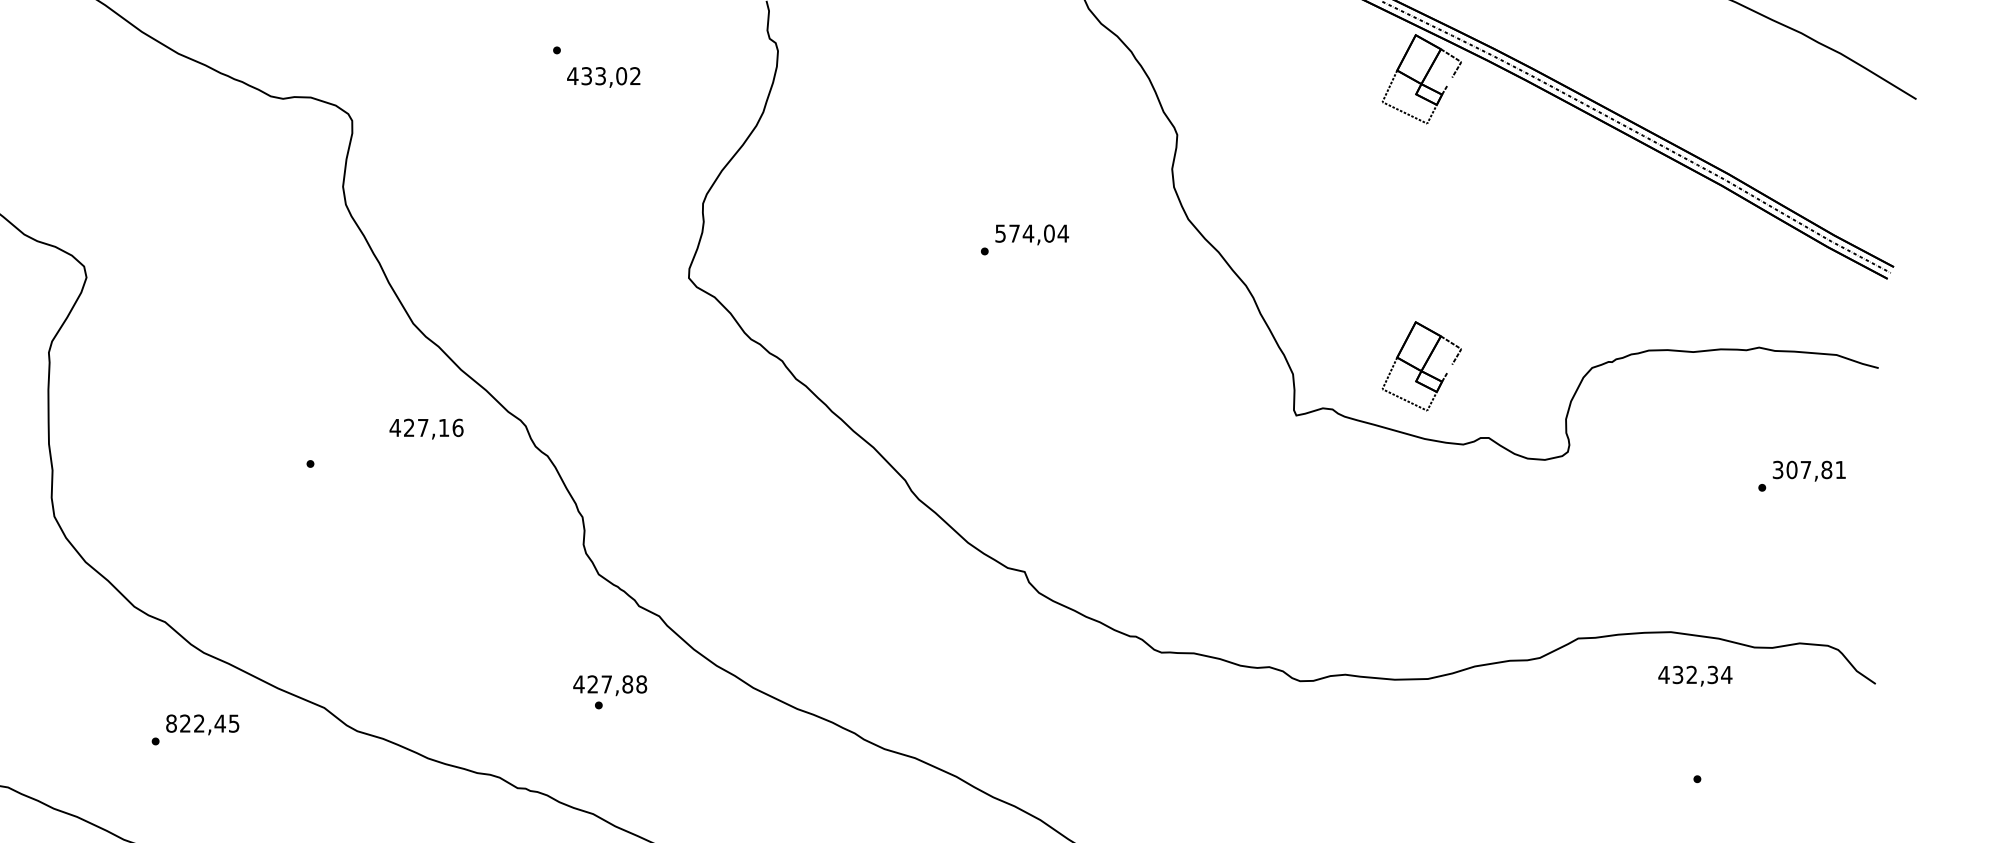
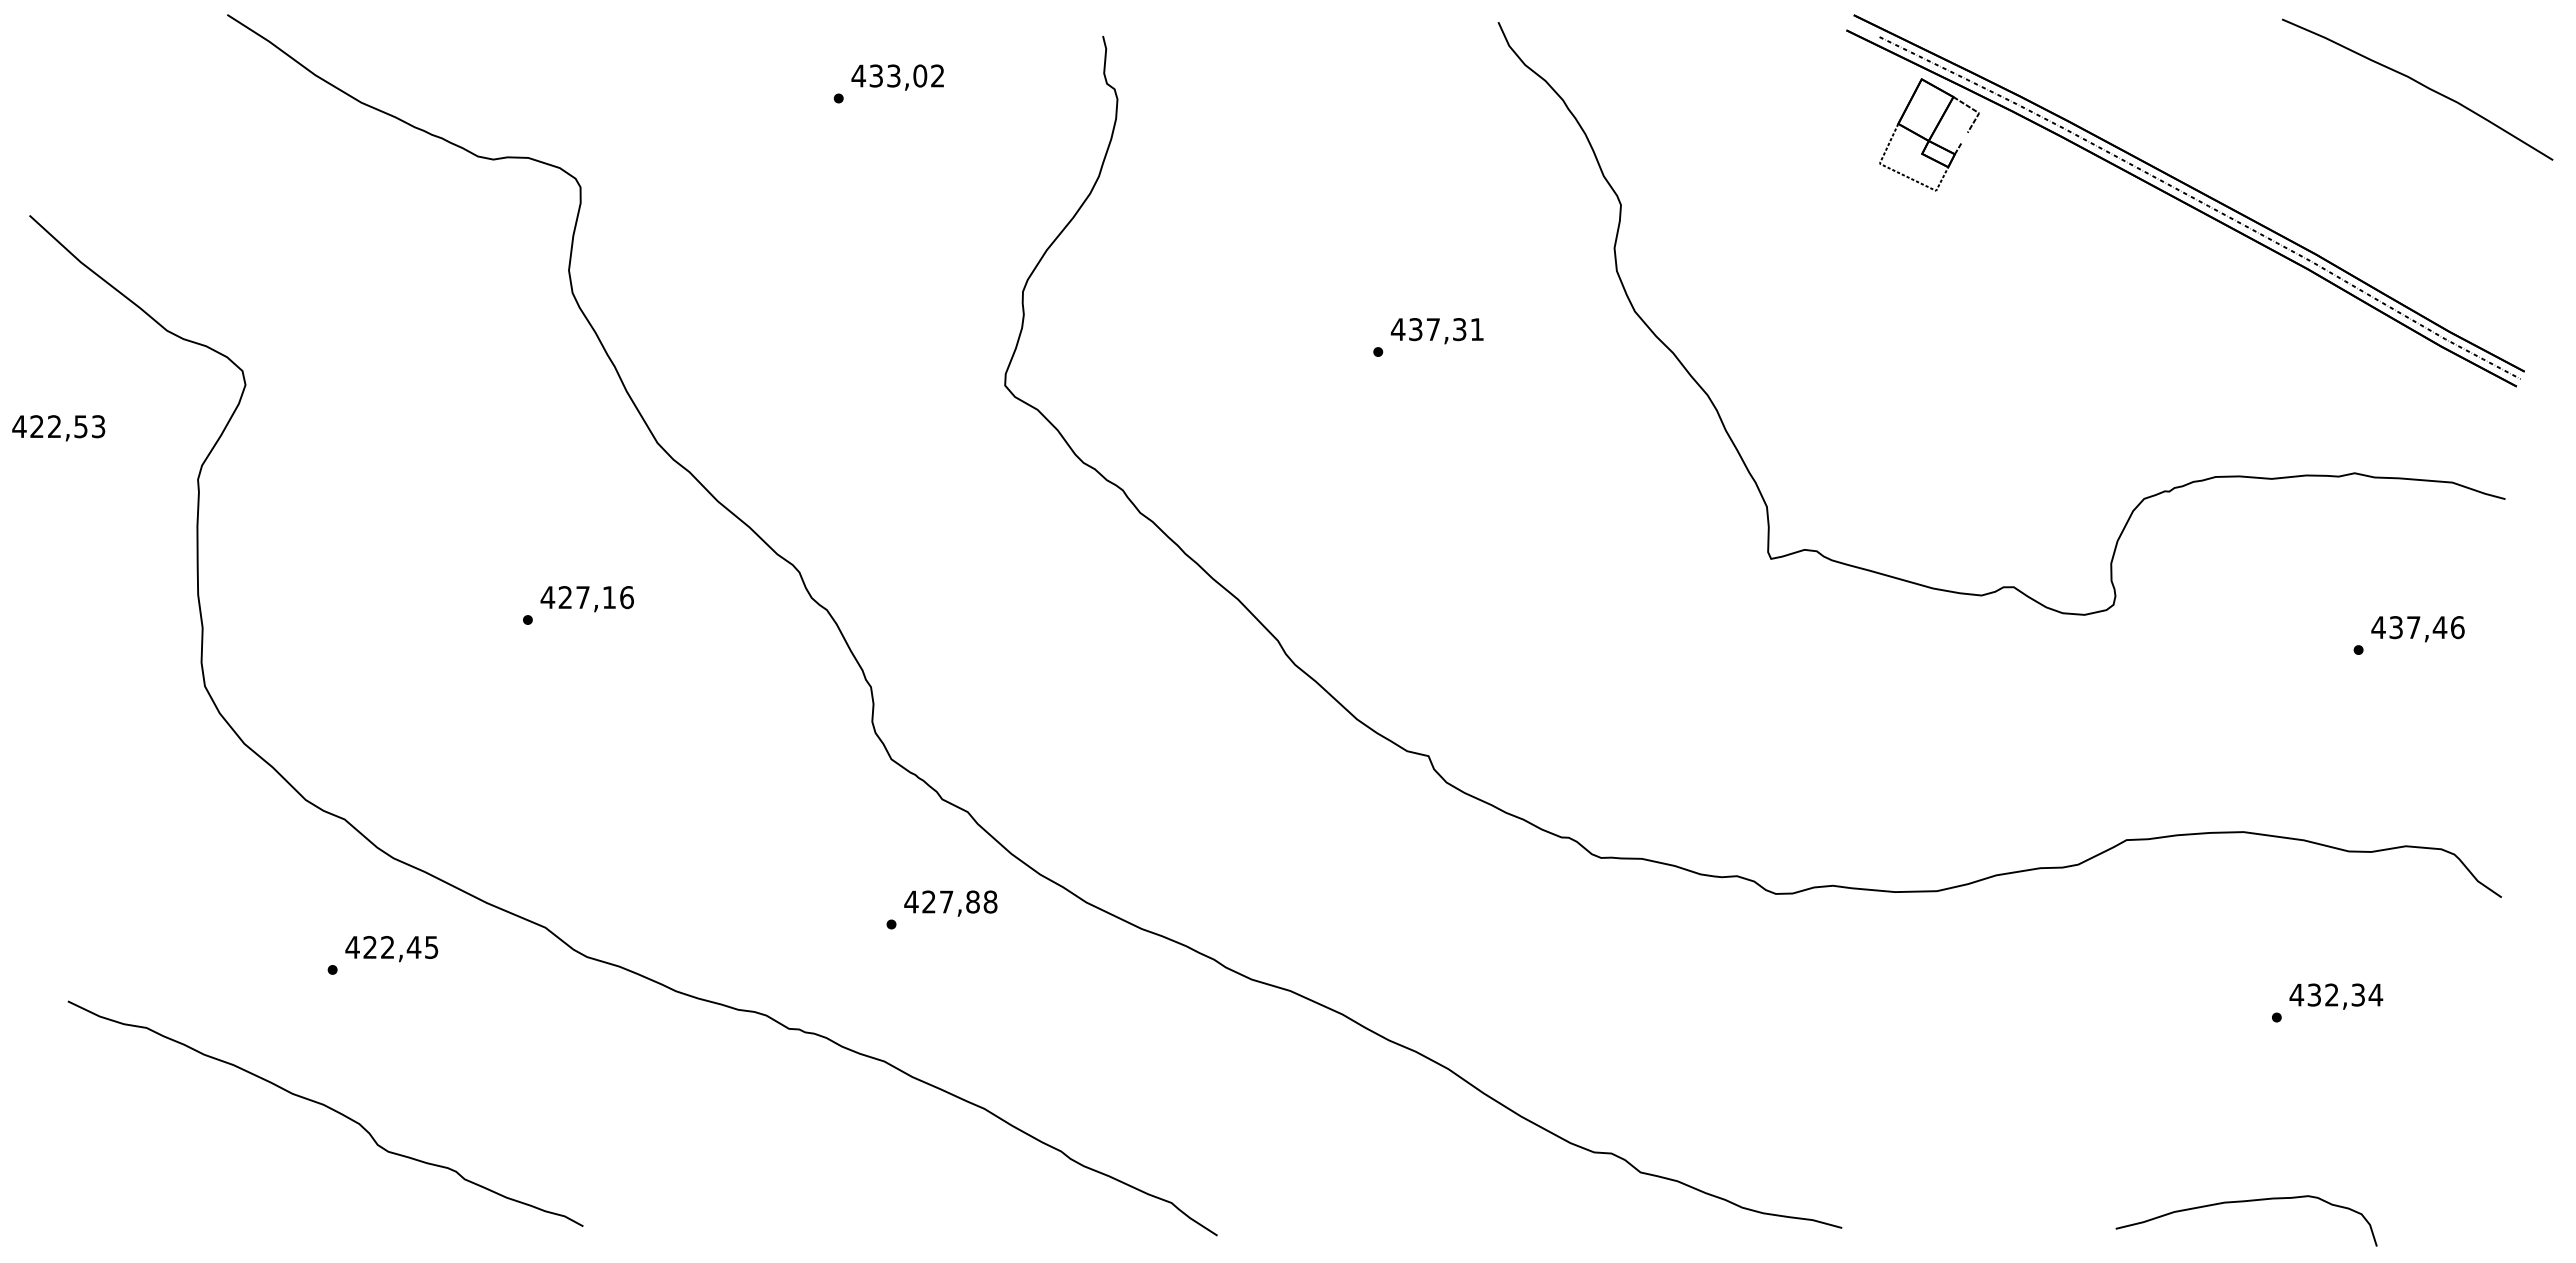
text: (603, 77) -> (897, 77), moved
text: (1031, 233) -> (1437, 329), 574,04 -> 437,31
part: (1421, 366) -> (1929, 496), removed
text: (425, 429) -> (586, 599), moved
text: (1808, 469) -> (2417, 627), 307,81 -> 437,46
text: (1695, 676) -> (2336, 996), moved
text: (609, 685) -> (950, 903), moved
text: (171, 723) -> (352, 947), 822,45 -> 422,45

